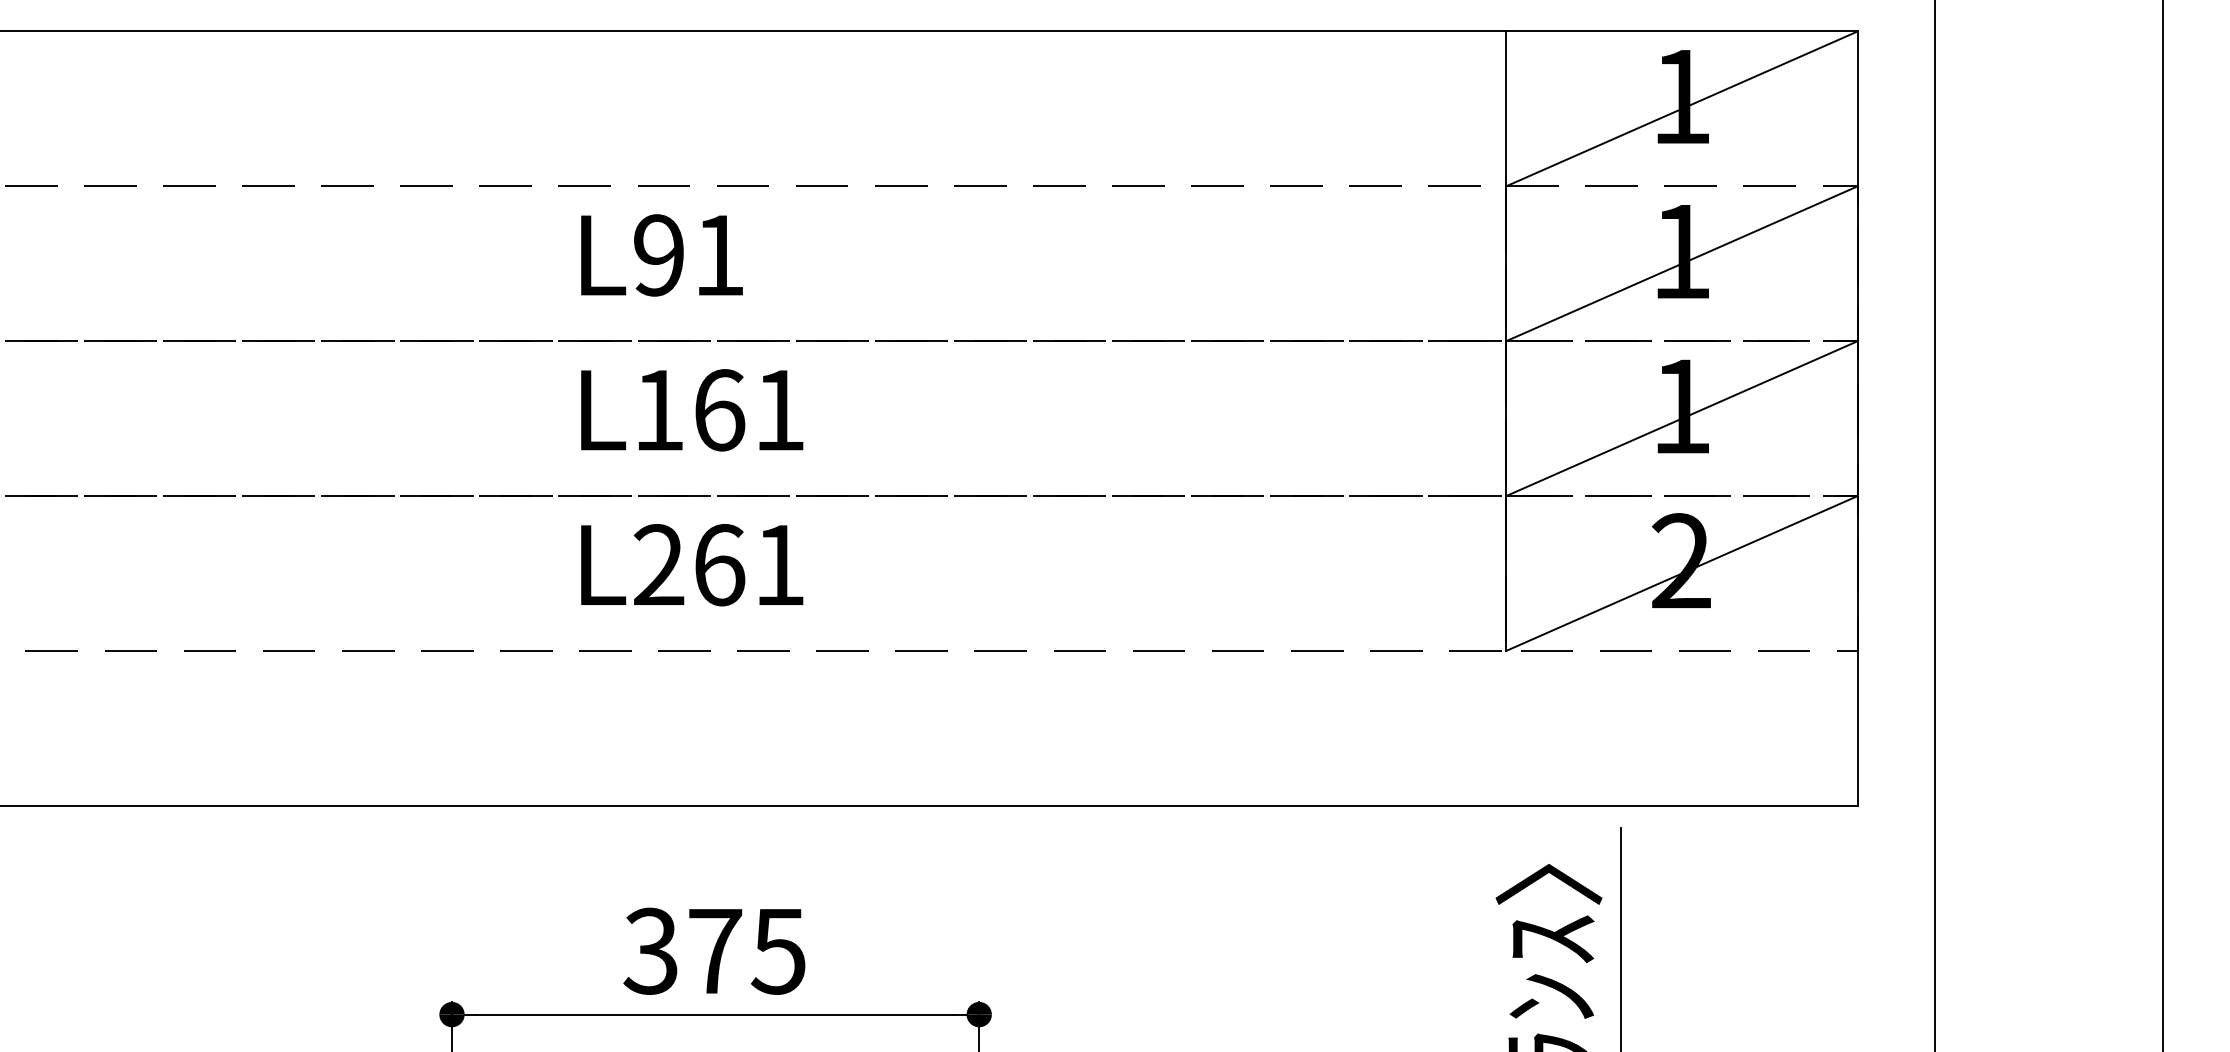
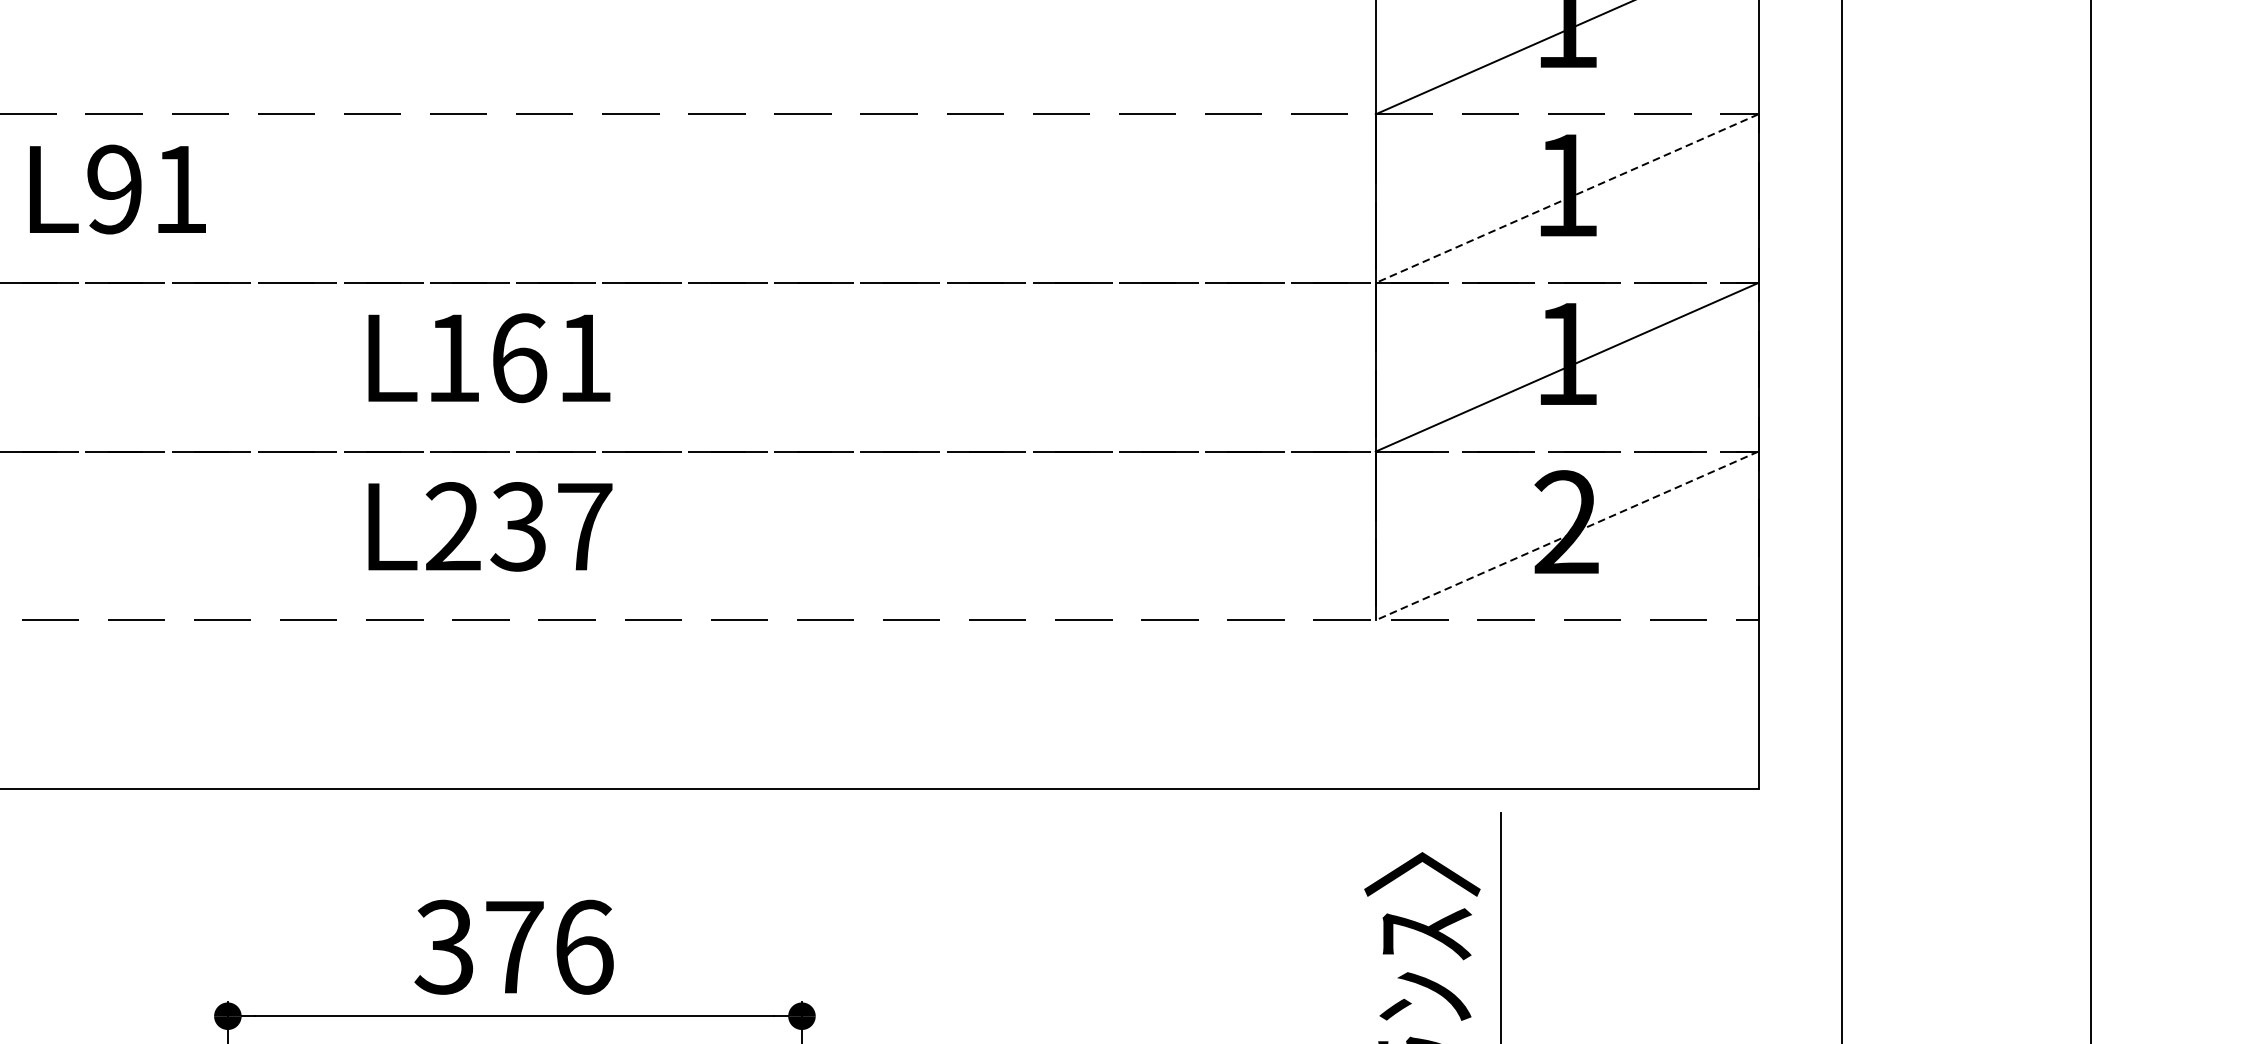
text: (661, 255) -> (117, 189), moved
line: (1681, 263) -> (1566, 198), solid -> dashed
text: (749, 565) -> (551, 527), L261 -> L237
line: (1681, 573) -> (1566, 535), solid -> dashed
text: (778, 950) -> (583, 946), 375 -> 376

